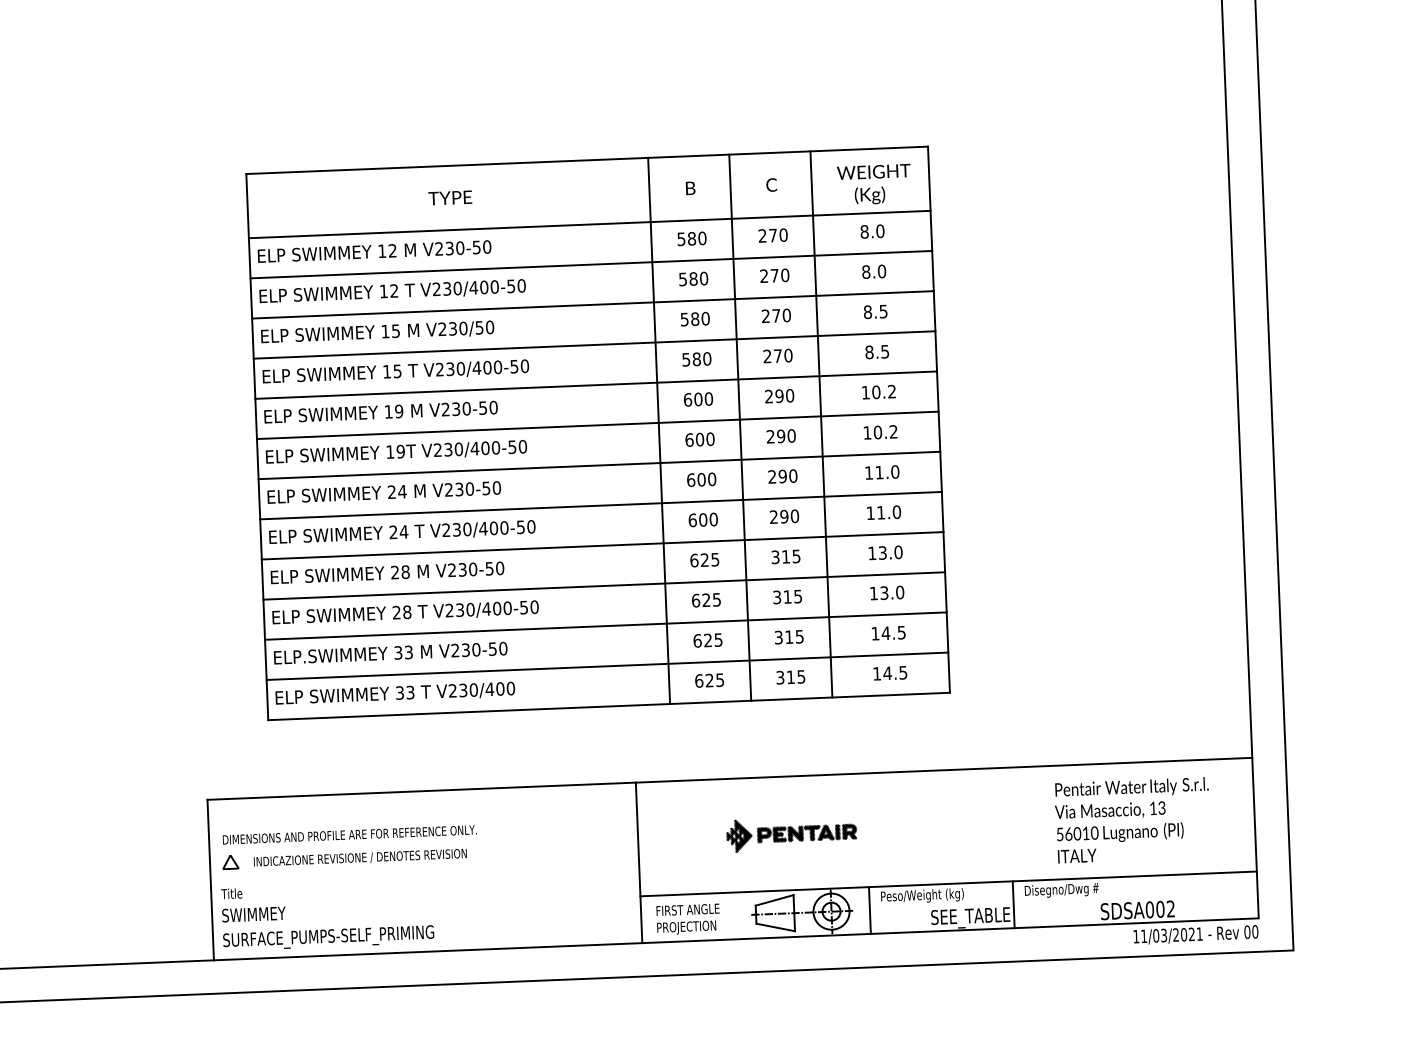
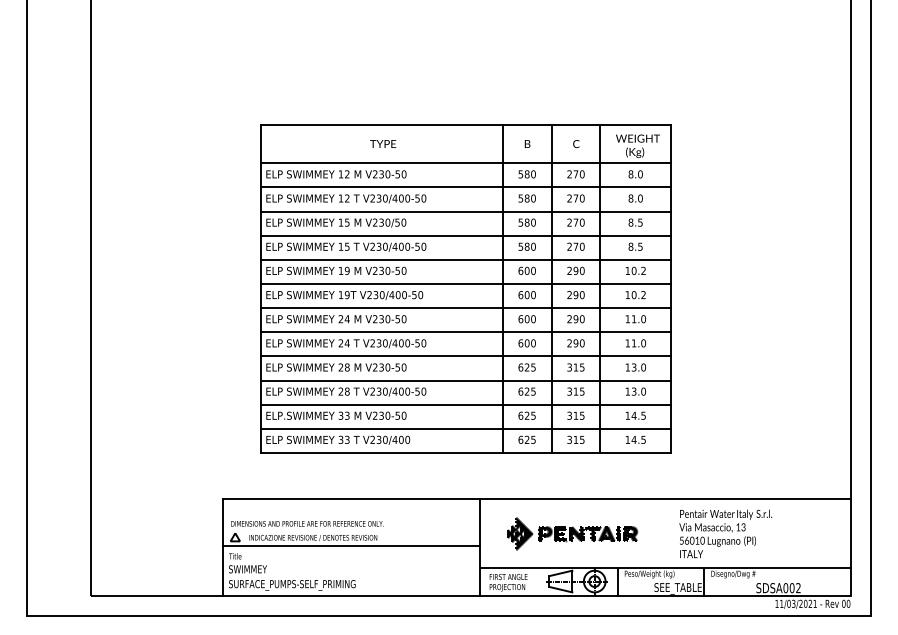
text: (1132, 819) -> (725, 533), moved
part: (791, 833) -> (572, 533), size x1.67
line: (424, 869) -> (351, 546), added

